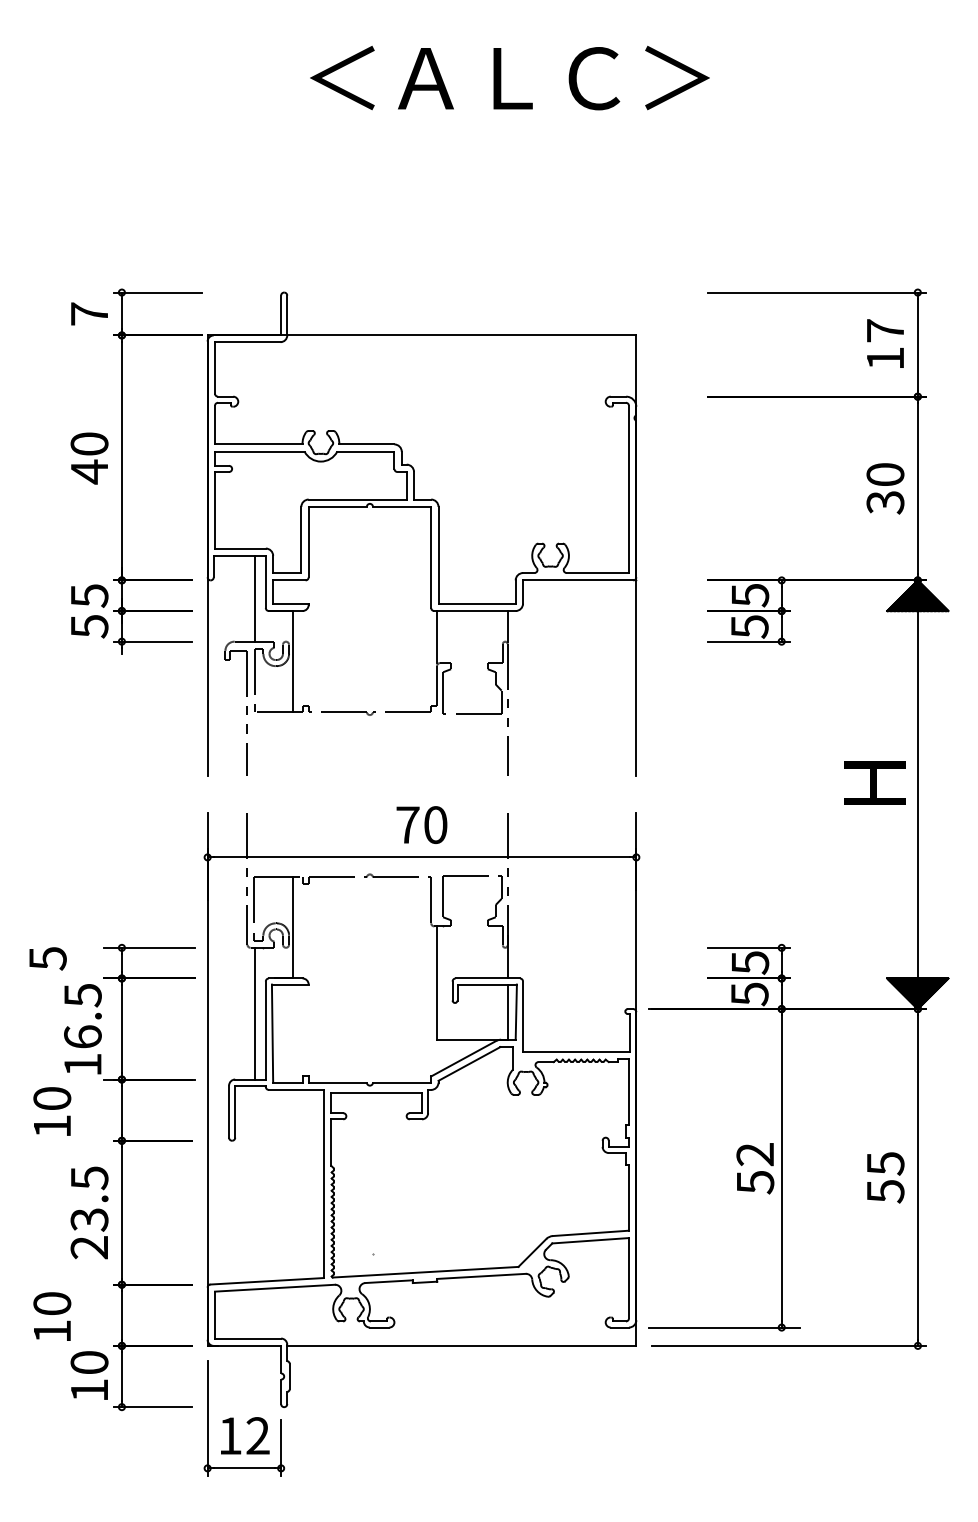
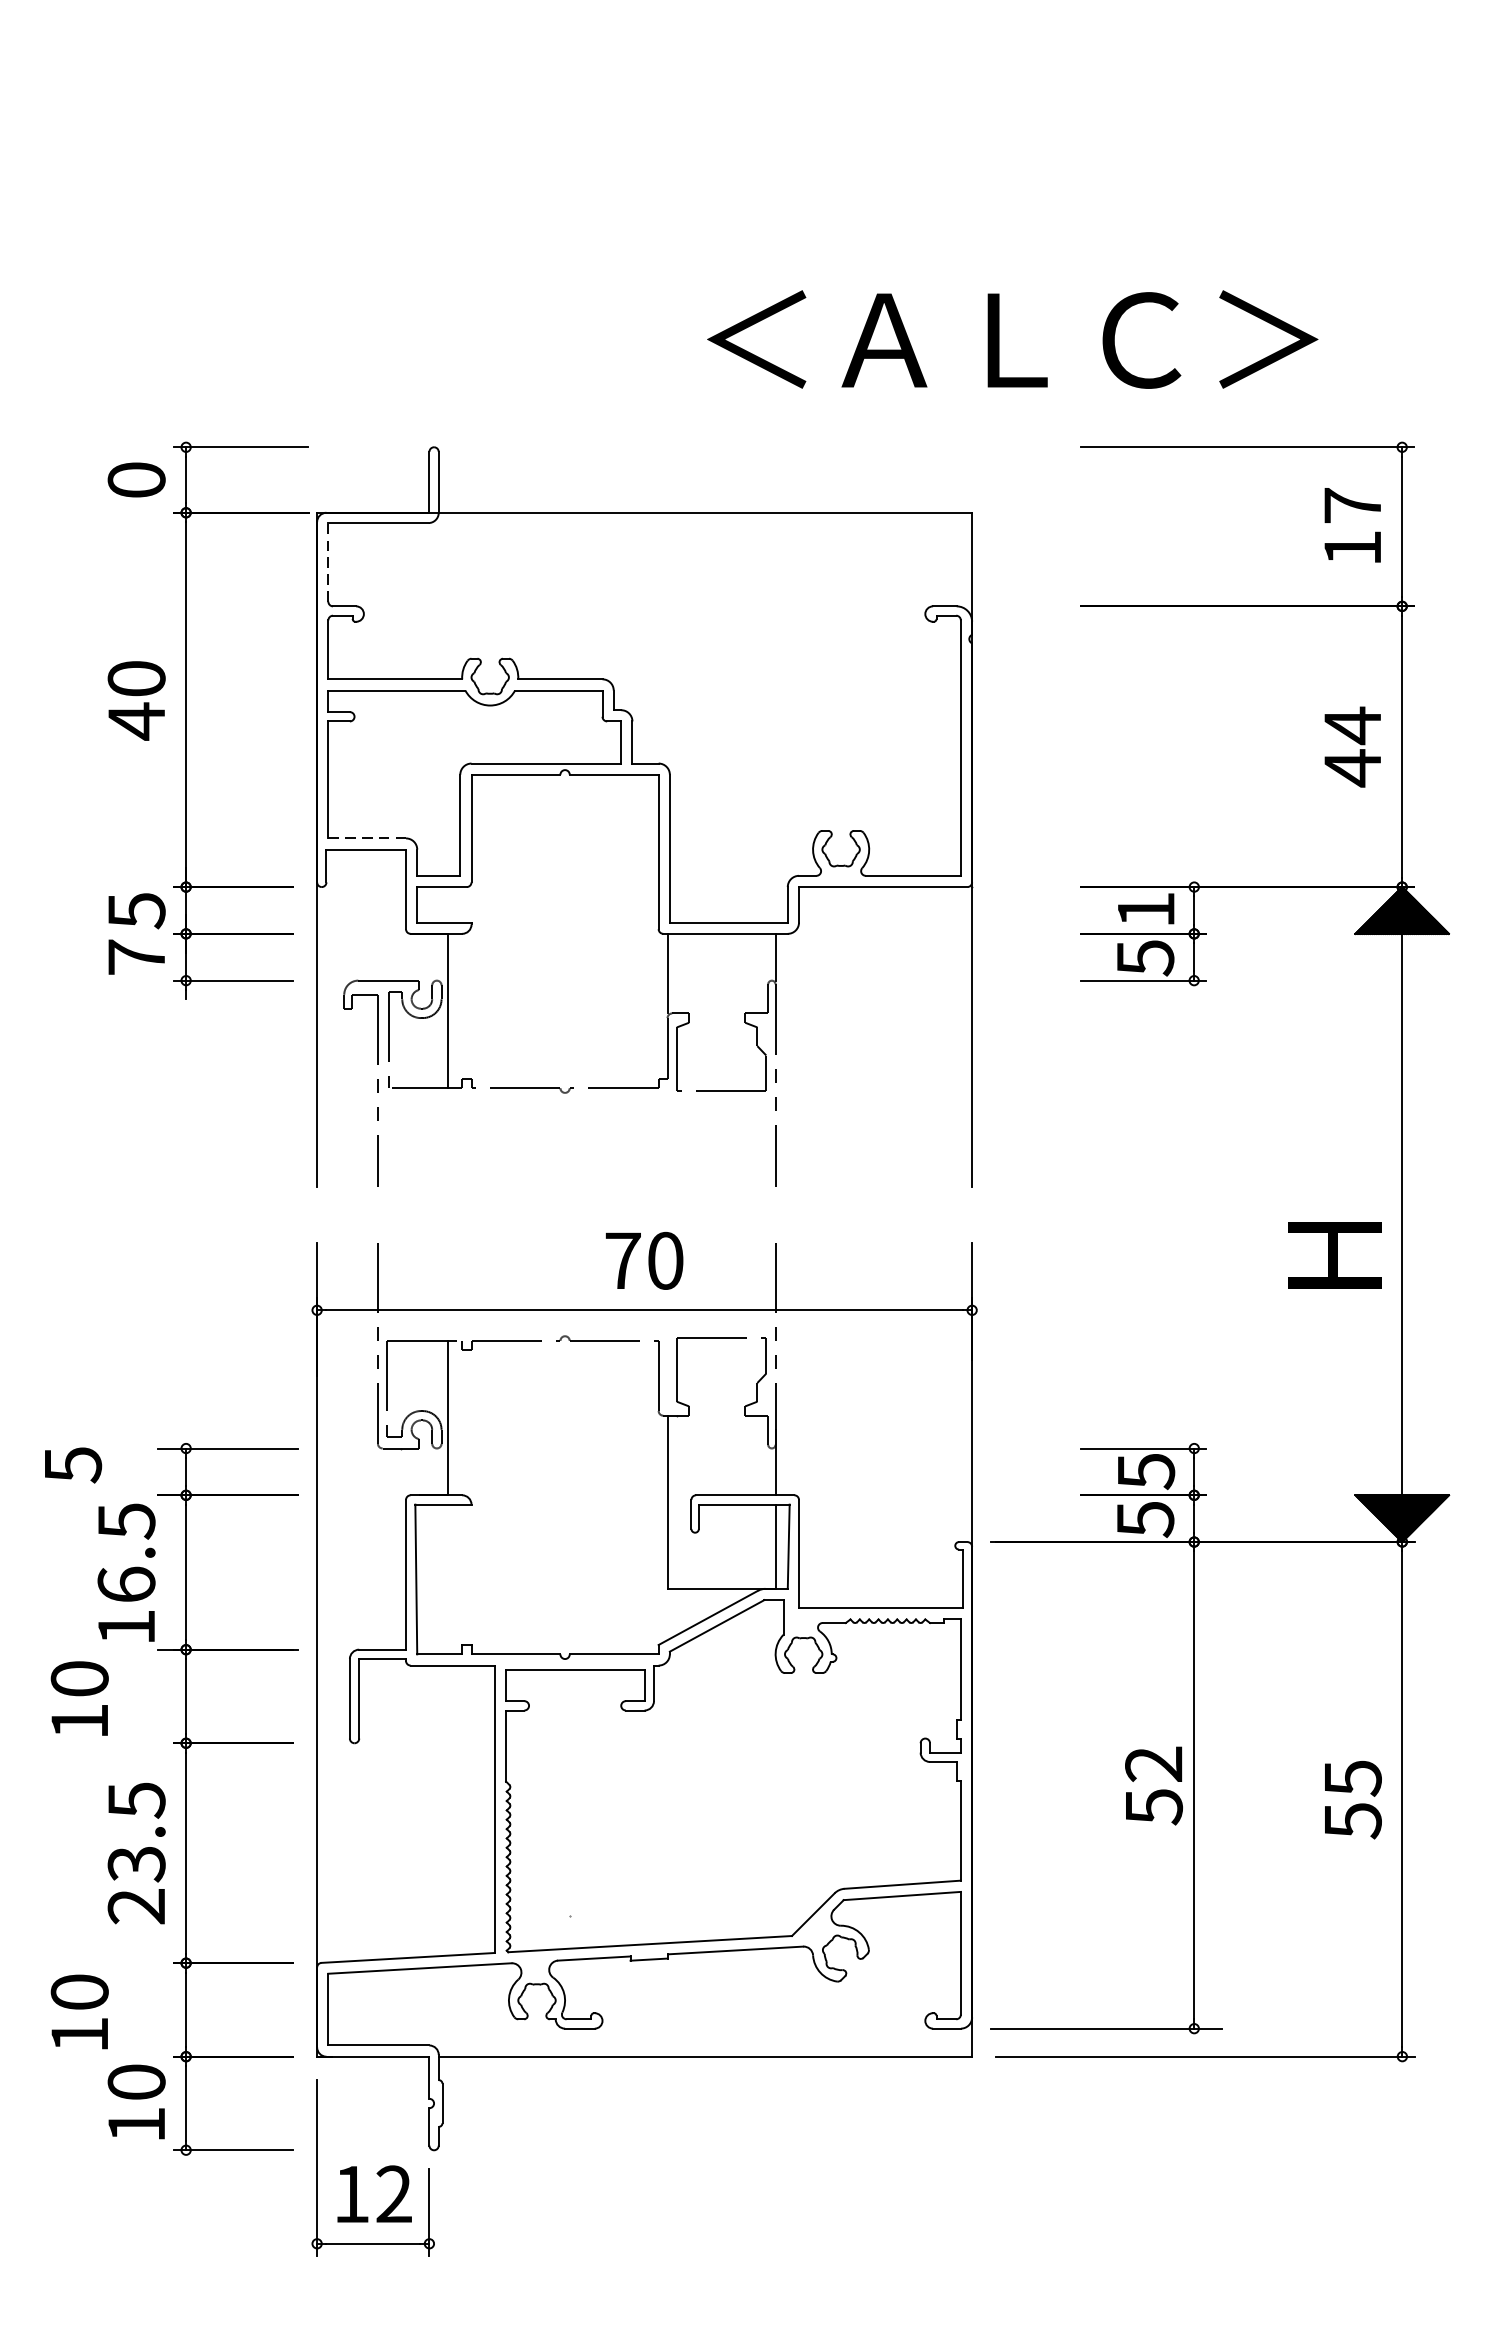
text: (509, 77) -> (1012, 338), moved
text: (89, 313) -> (136, 479), 7 -> 0
line: (214, 367) -> (327, 561), solid -> dashed
text: (885, 488) -> (1352, 746), 30 -> 44
line: (240, 548) -> (367, 838), solid -> dashed
text: (750, 595) -> (1146, 910), 5 -> 1
line: (254, 598) -> (388, 914), removed
text: (89, 626) -> (136, 957), 5 -> 7
text: (874, 782) -> (1334, 1253), moved
line: (254, 1013) -> (388, 1548), removed

